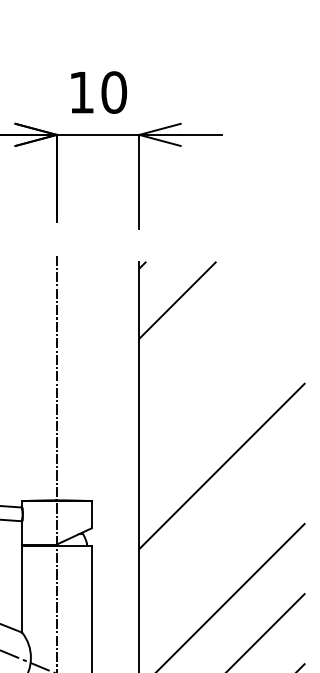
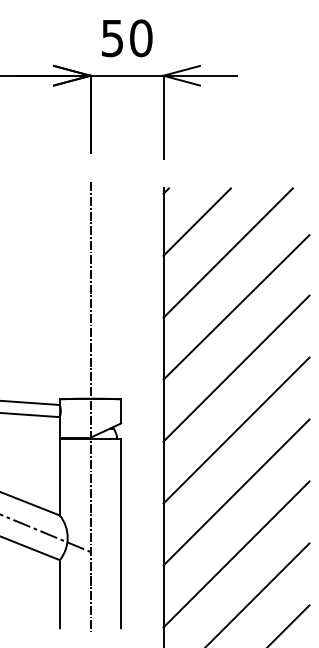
text: (80, 92) -> (111, 38), 10 -> 50
line: (211, 334) -> (227, 252), added
line: (222, 397) -> (236, 307), added
line: (222, 536) -> (236, 430), added

